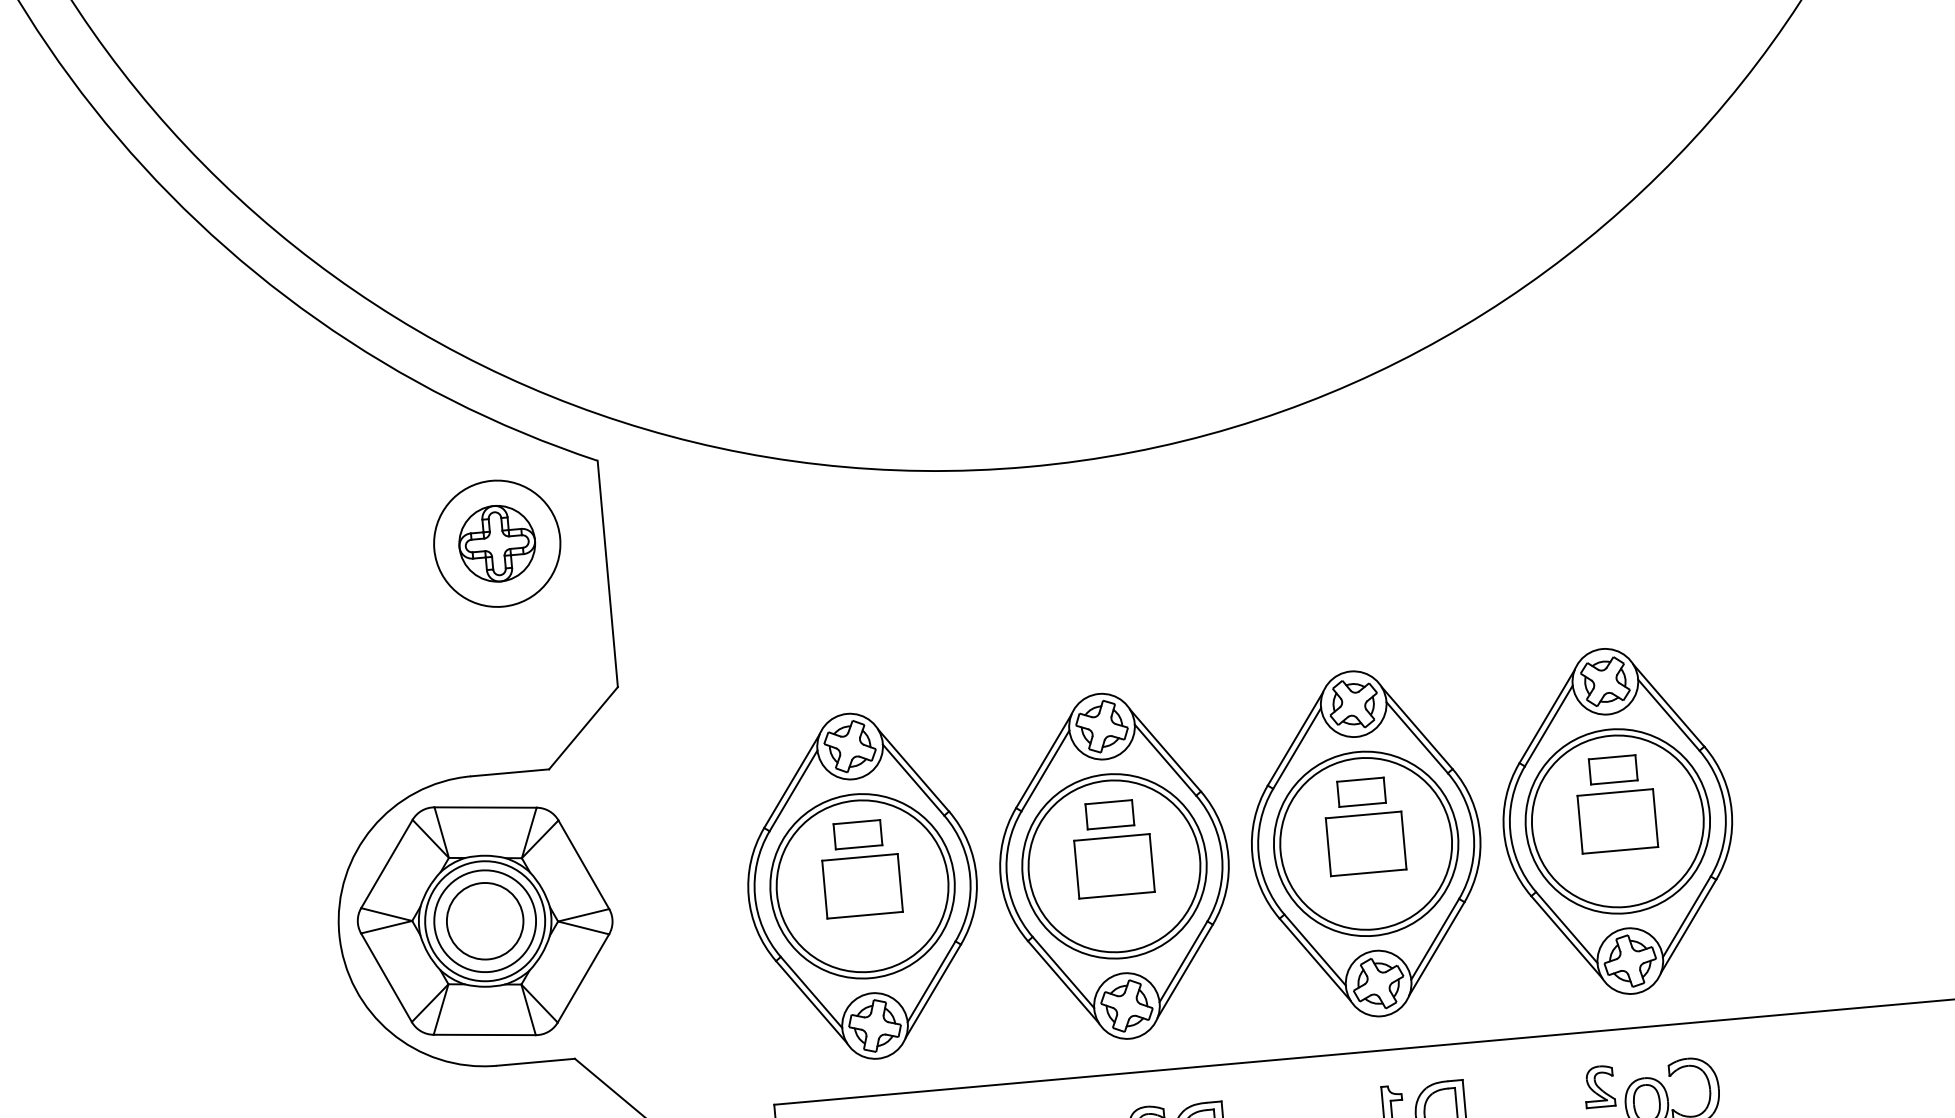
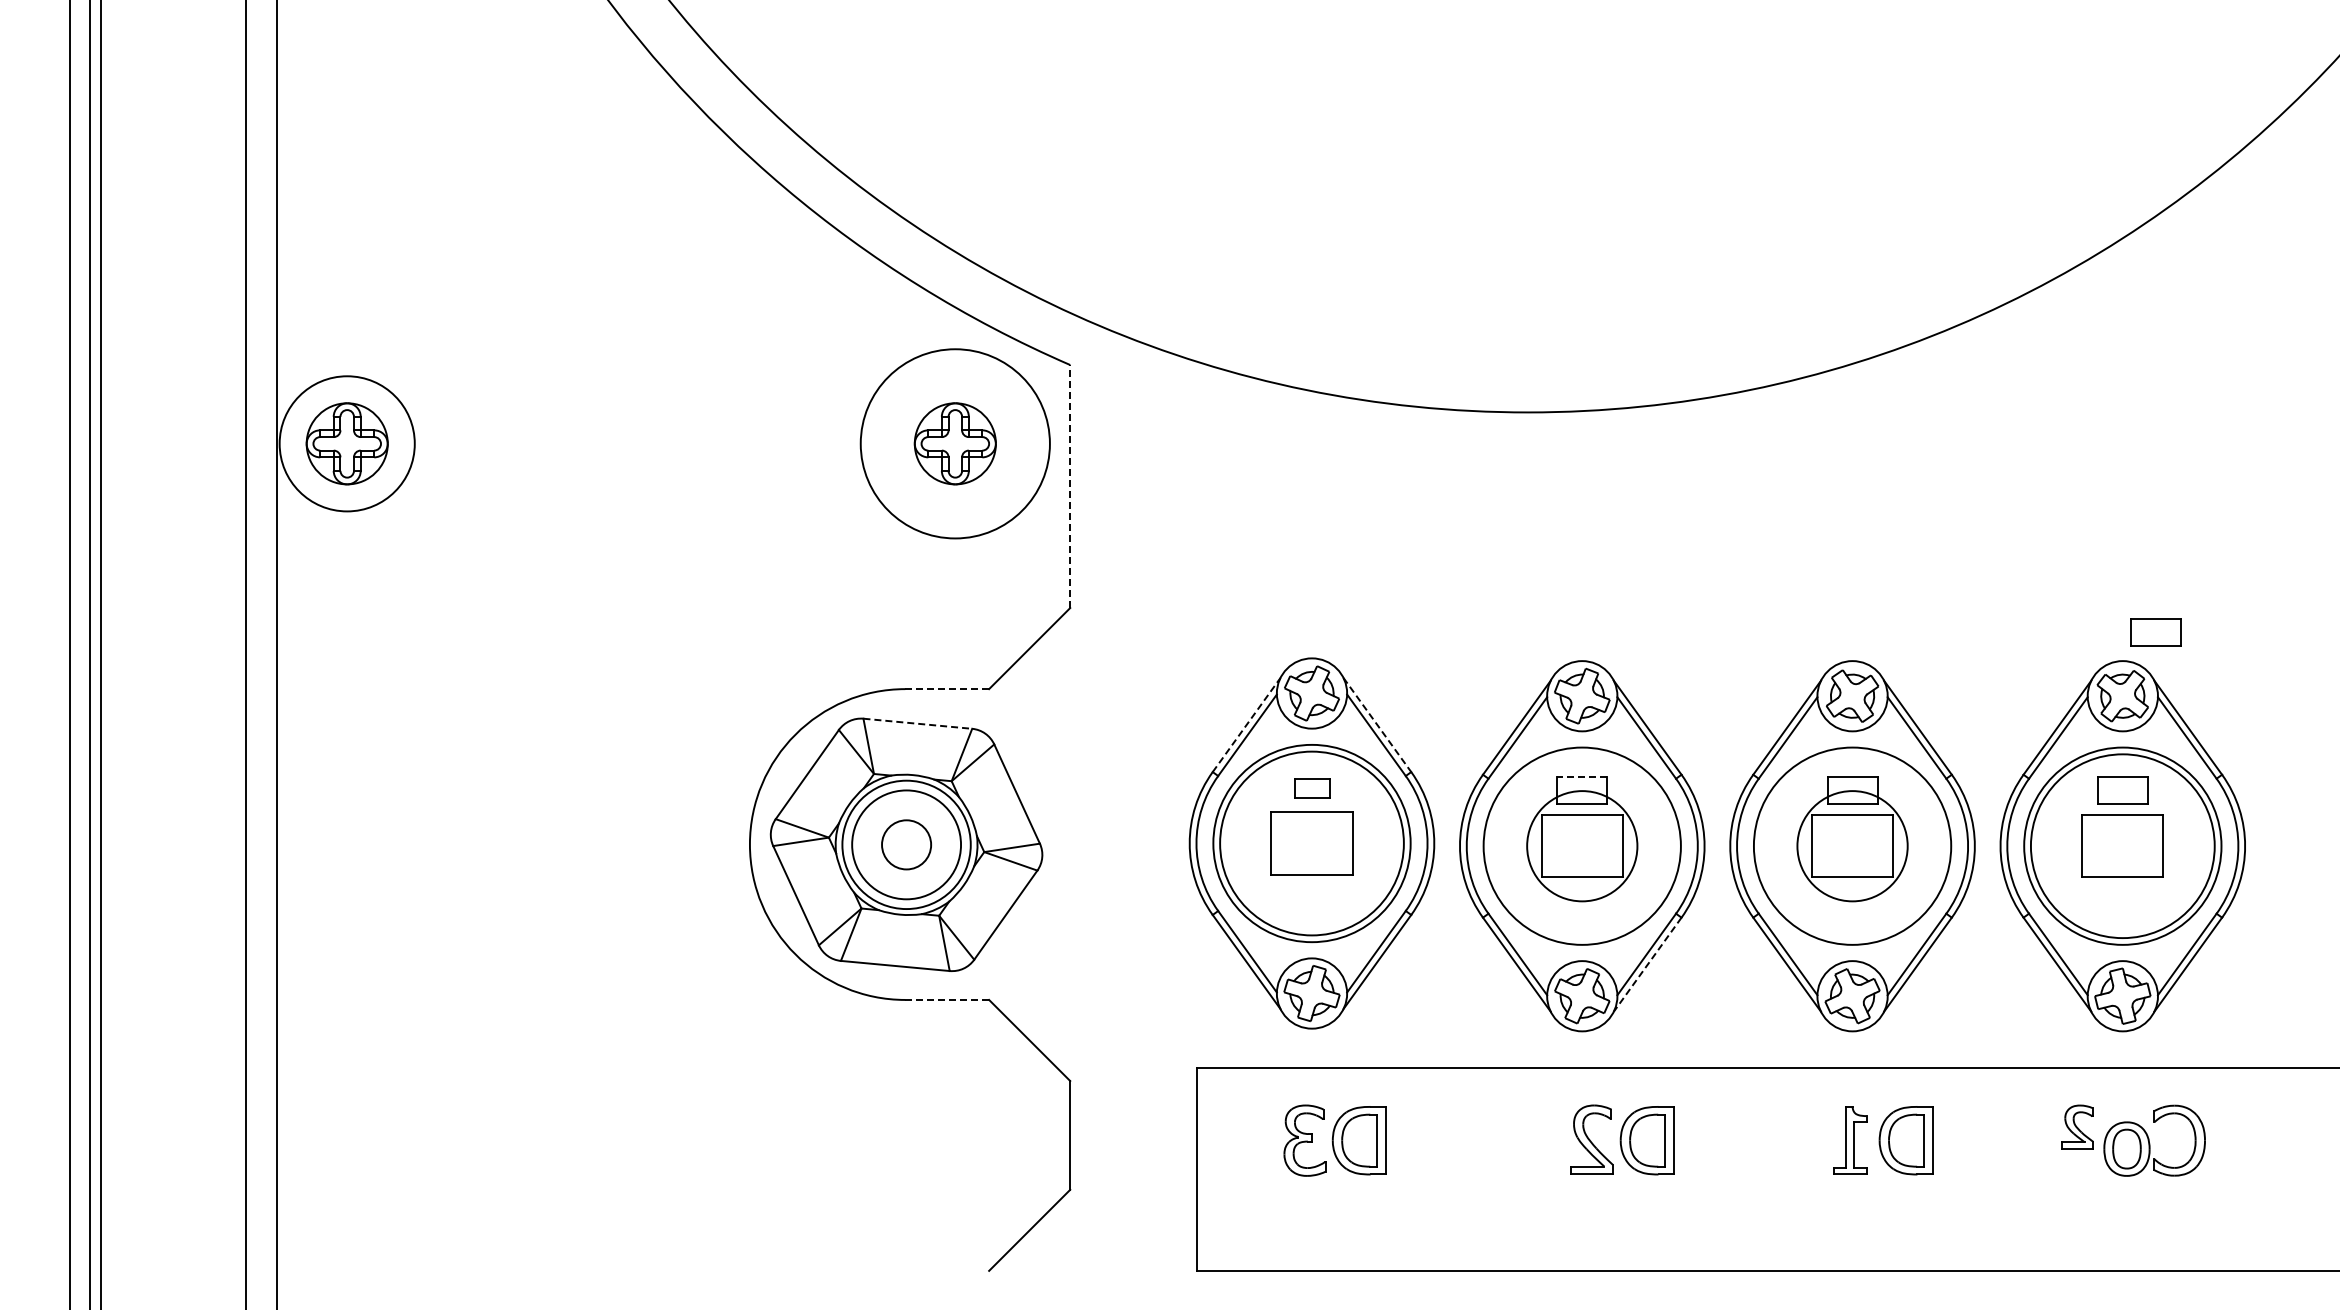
circle: (496, 543) -> (954, 443), size x1.4
line: (608, 573) -> (1070, 486), solid -> dashed
part: (1630, 619) -> (2155, 632), added
line: (913, 770) -> (1377, 725), solid -> dashed
line: (510, 773) -> (947, 689), solid -> dashed
line: (791, 780) -> (1246, 724), solid -> dashed
line: (1108, 802) -> (1581, 777), solid -> dashed
line: (485, 807) -> (917, 723), solid -> dashed
part: (857, 835) -> (1311, 788), size x0.7
circle: (1366, 844) -> (1852, 846), size x0.6
circle: (1114, 866) -> (1582, 846), size x0.6
circle: (485, 920) -> (906, 844), size x0.6
line: (1185, 972) -> (1647, 965), solid -> dashed
line: (536, 1061) -> (947, 999), solid -> dashed

